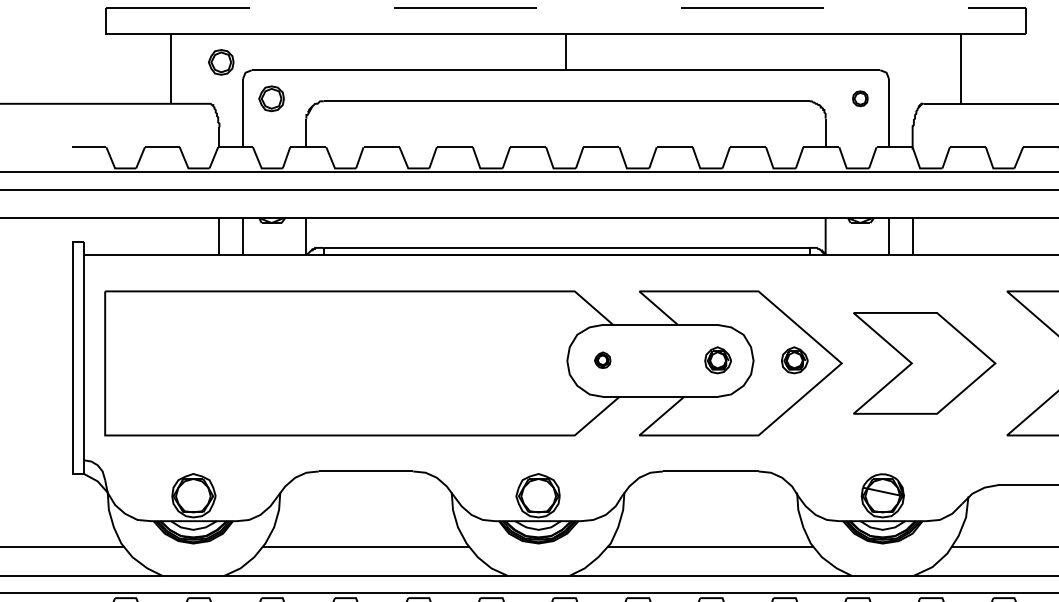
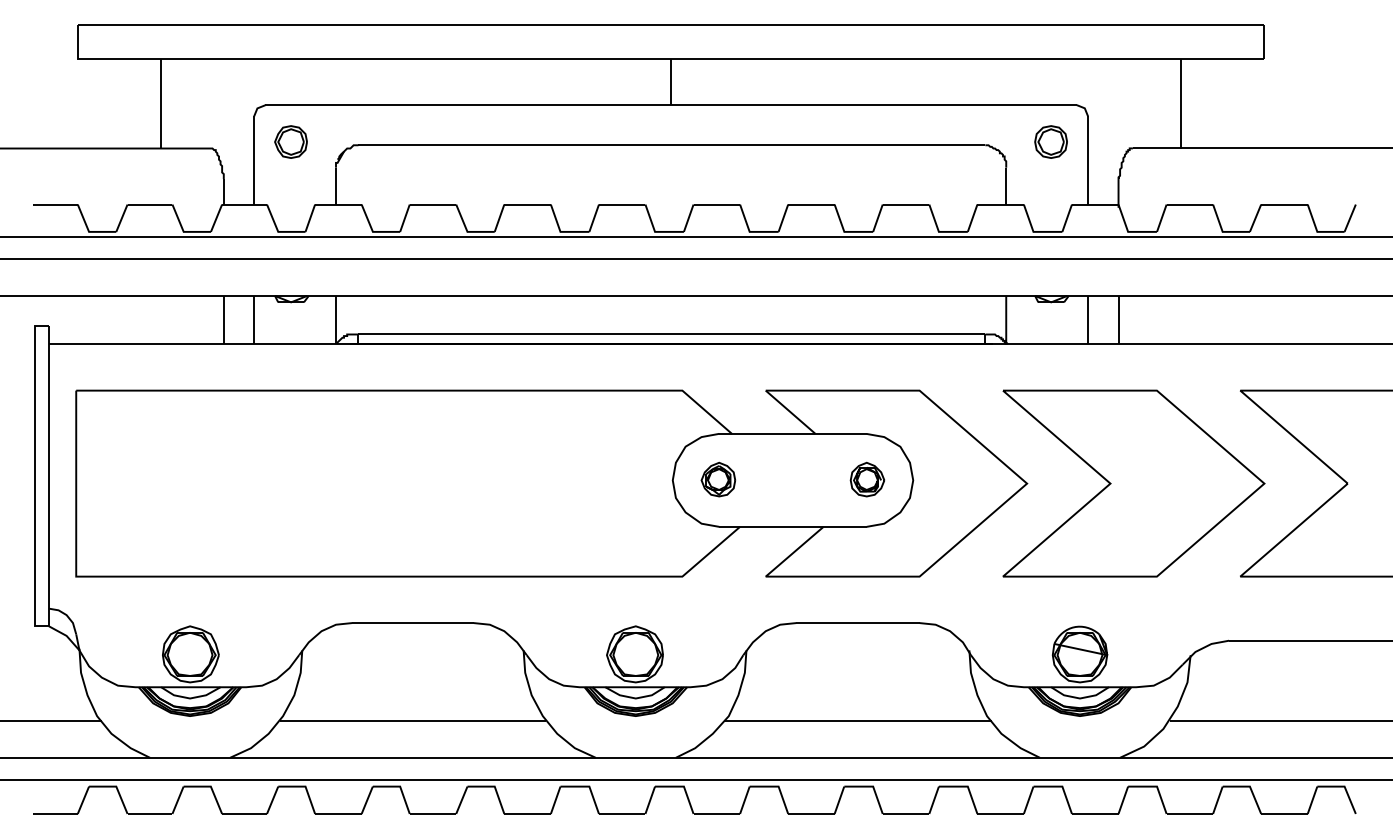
line: (566, 8) -> (671, 25), dashed -> solid
part: (220, 61) -> (225, 94), removed
part: (859, 98) -> (1050, 141), size x1.67
part: (602, 360) -> (718, 479), size x1.67
part: (794, 360) -> (966, 479), removed
part: (924, 363) -> (1133, 483), size x1.43

